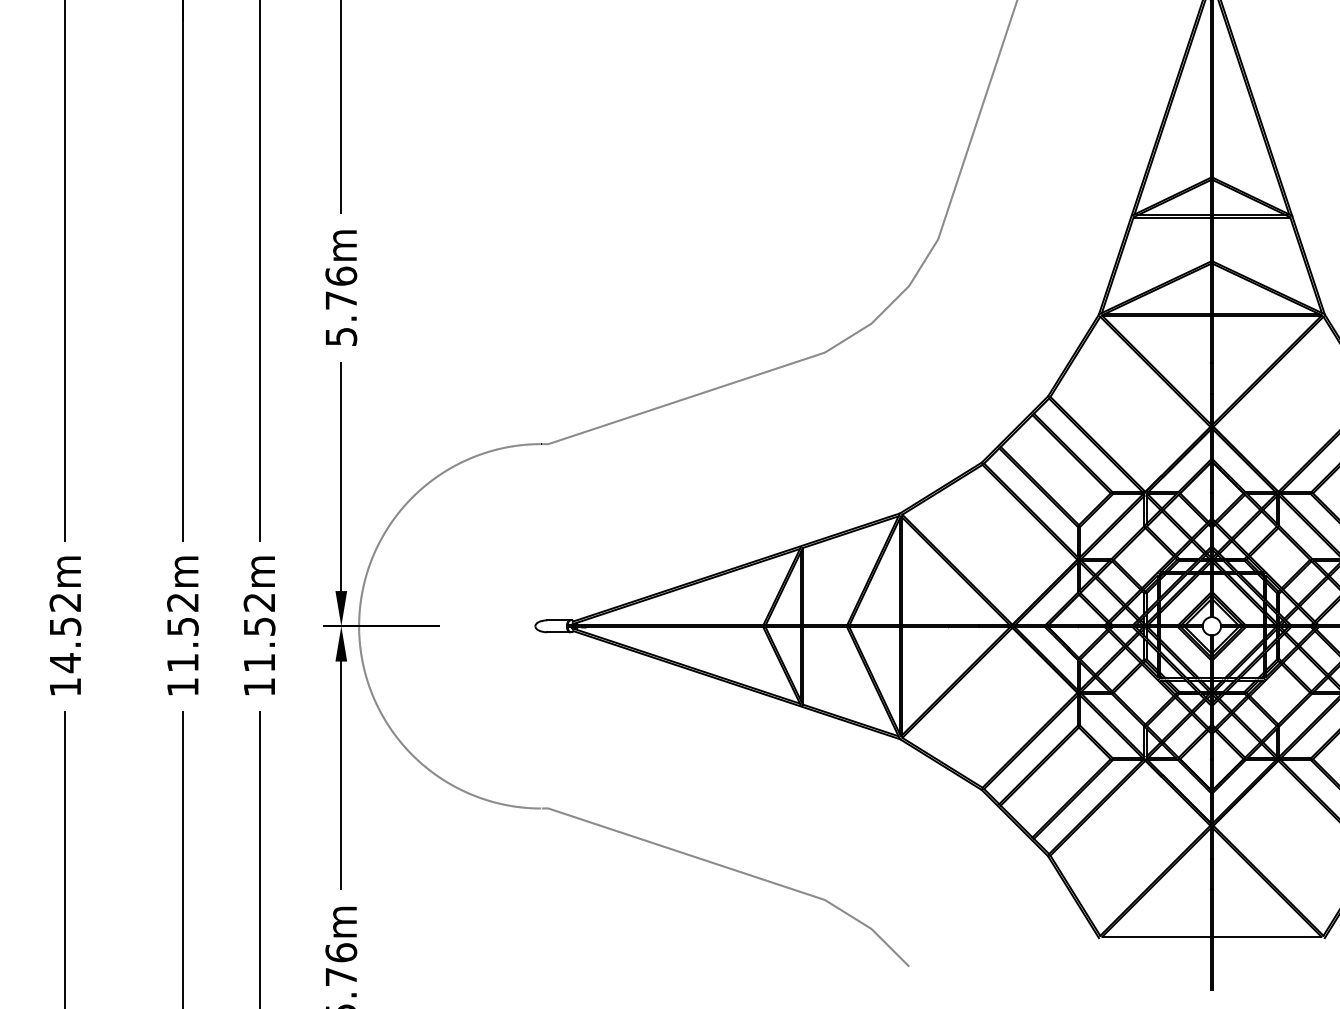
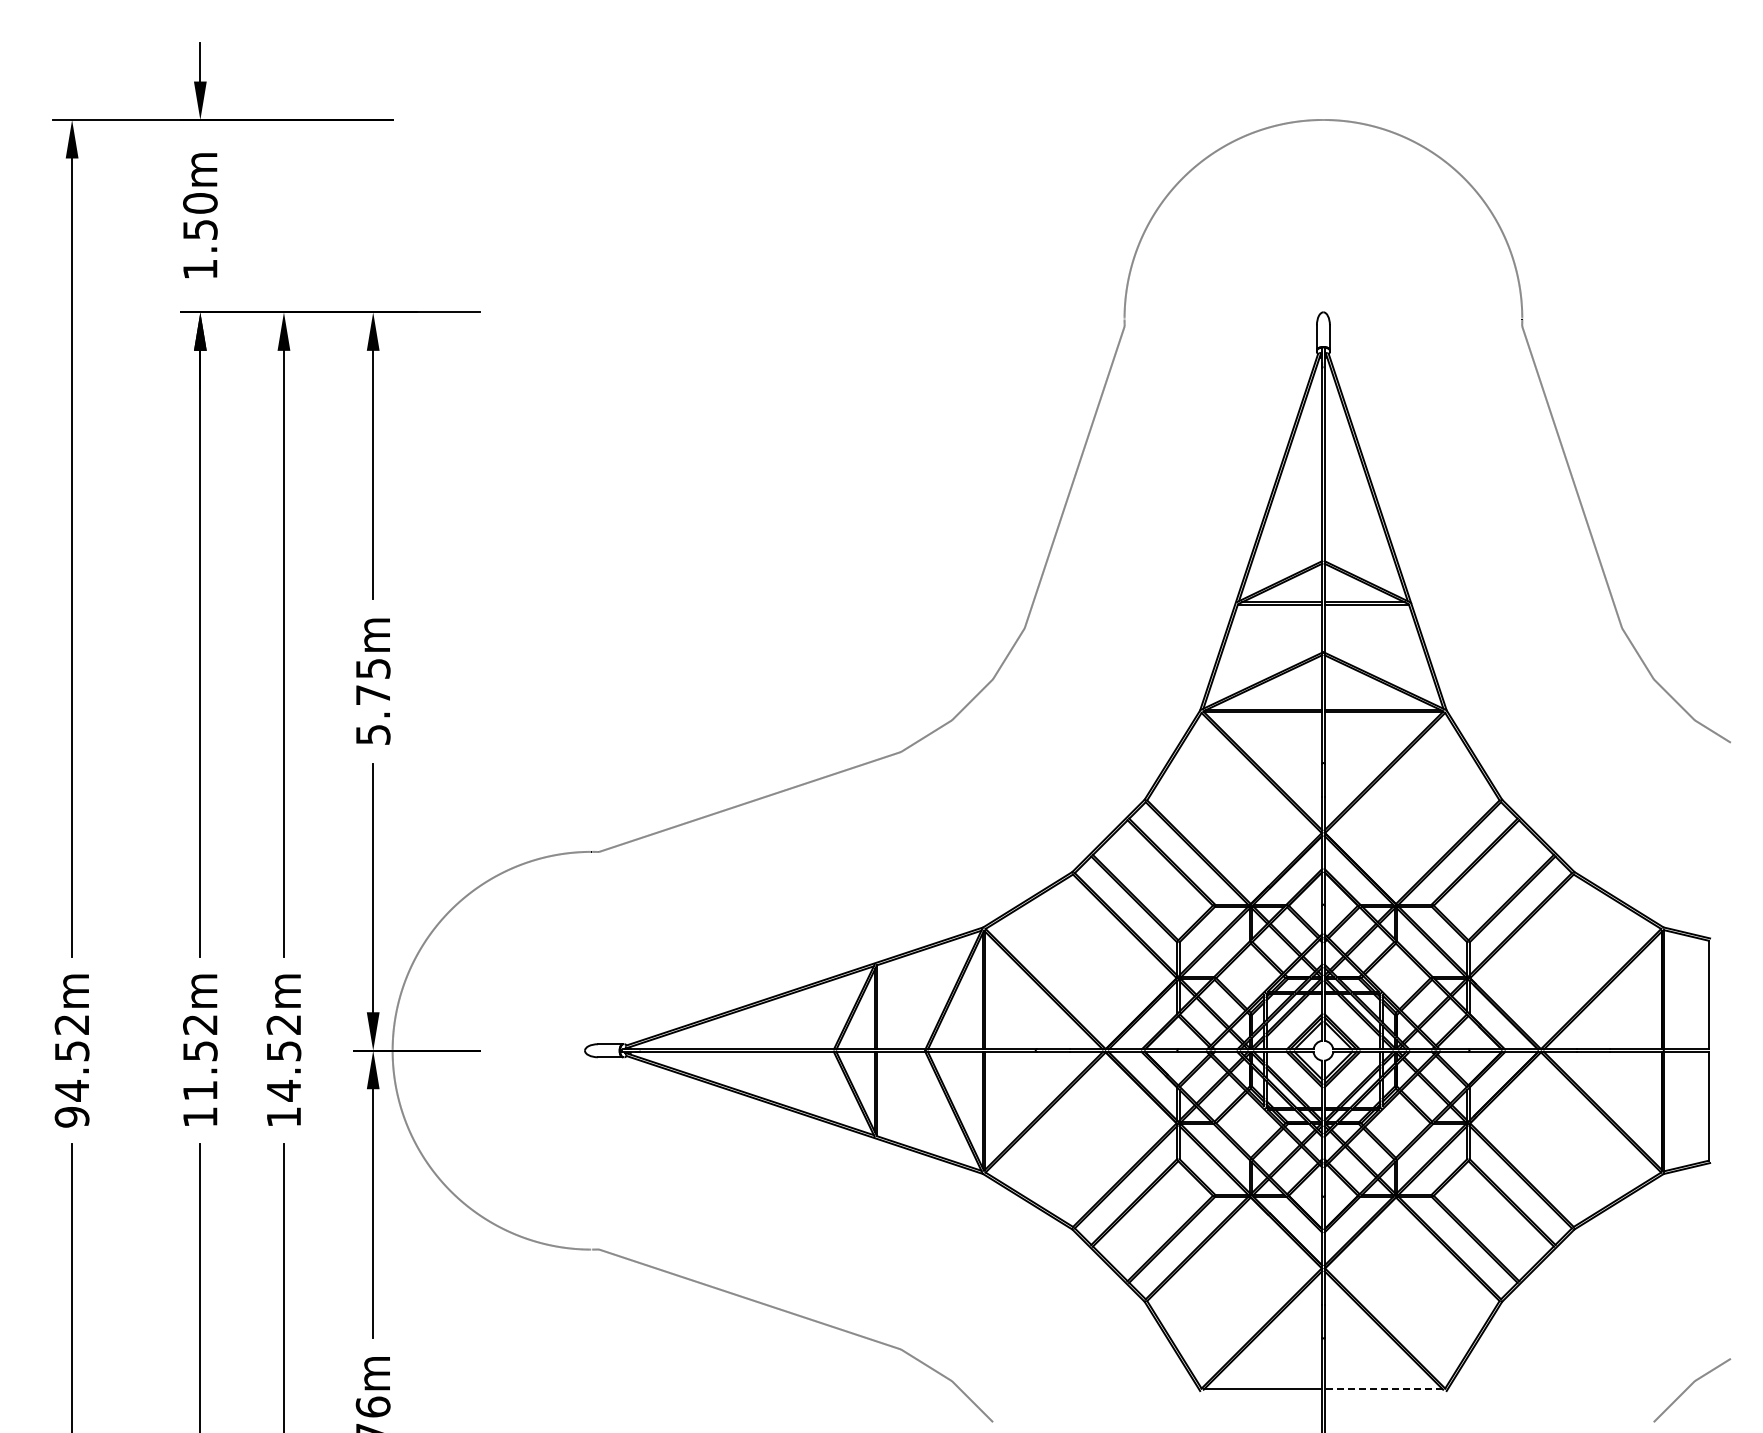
text: (340, 276) -> (372, 668), 5.76m -> 5.75m
text: (259, 662) -> (283, 1090), 11.52m -> 14.52m
text: (64, 687) -> (71, 1117), 14.52m -> 94.52m
line: (1266, 936) -> (1383, 1389), solid -> dashed

